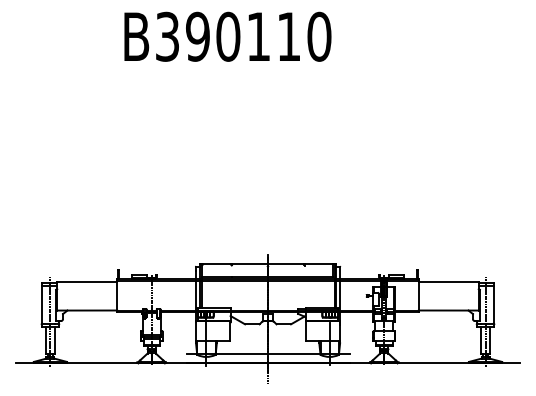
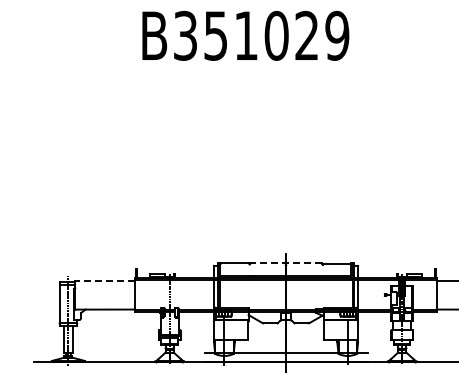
text: (258, 36) -> (276, 35), B390110 -> B351029
line: (267, 264) -> (285, 263), solid -> dashed
line: (87, 282) -> (105, 281), solid -> dashed

